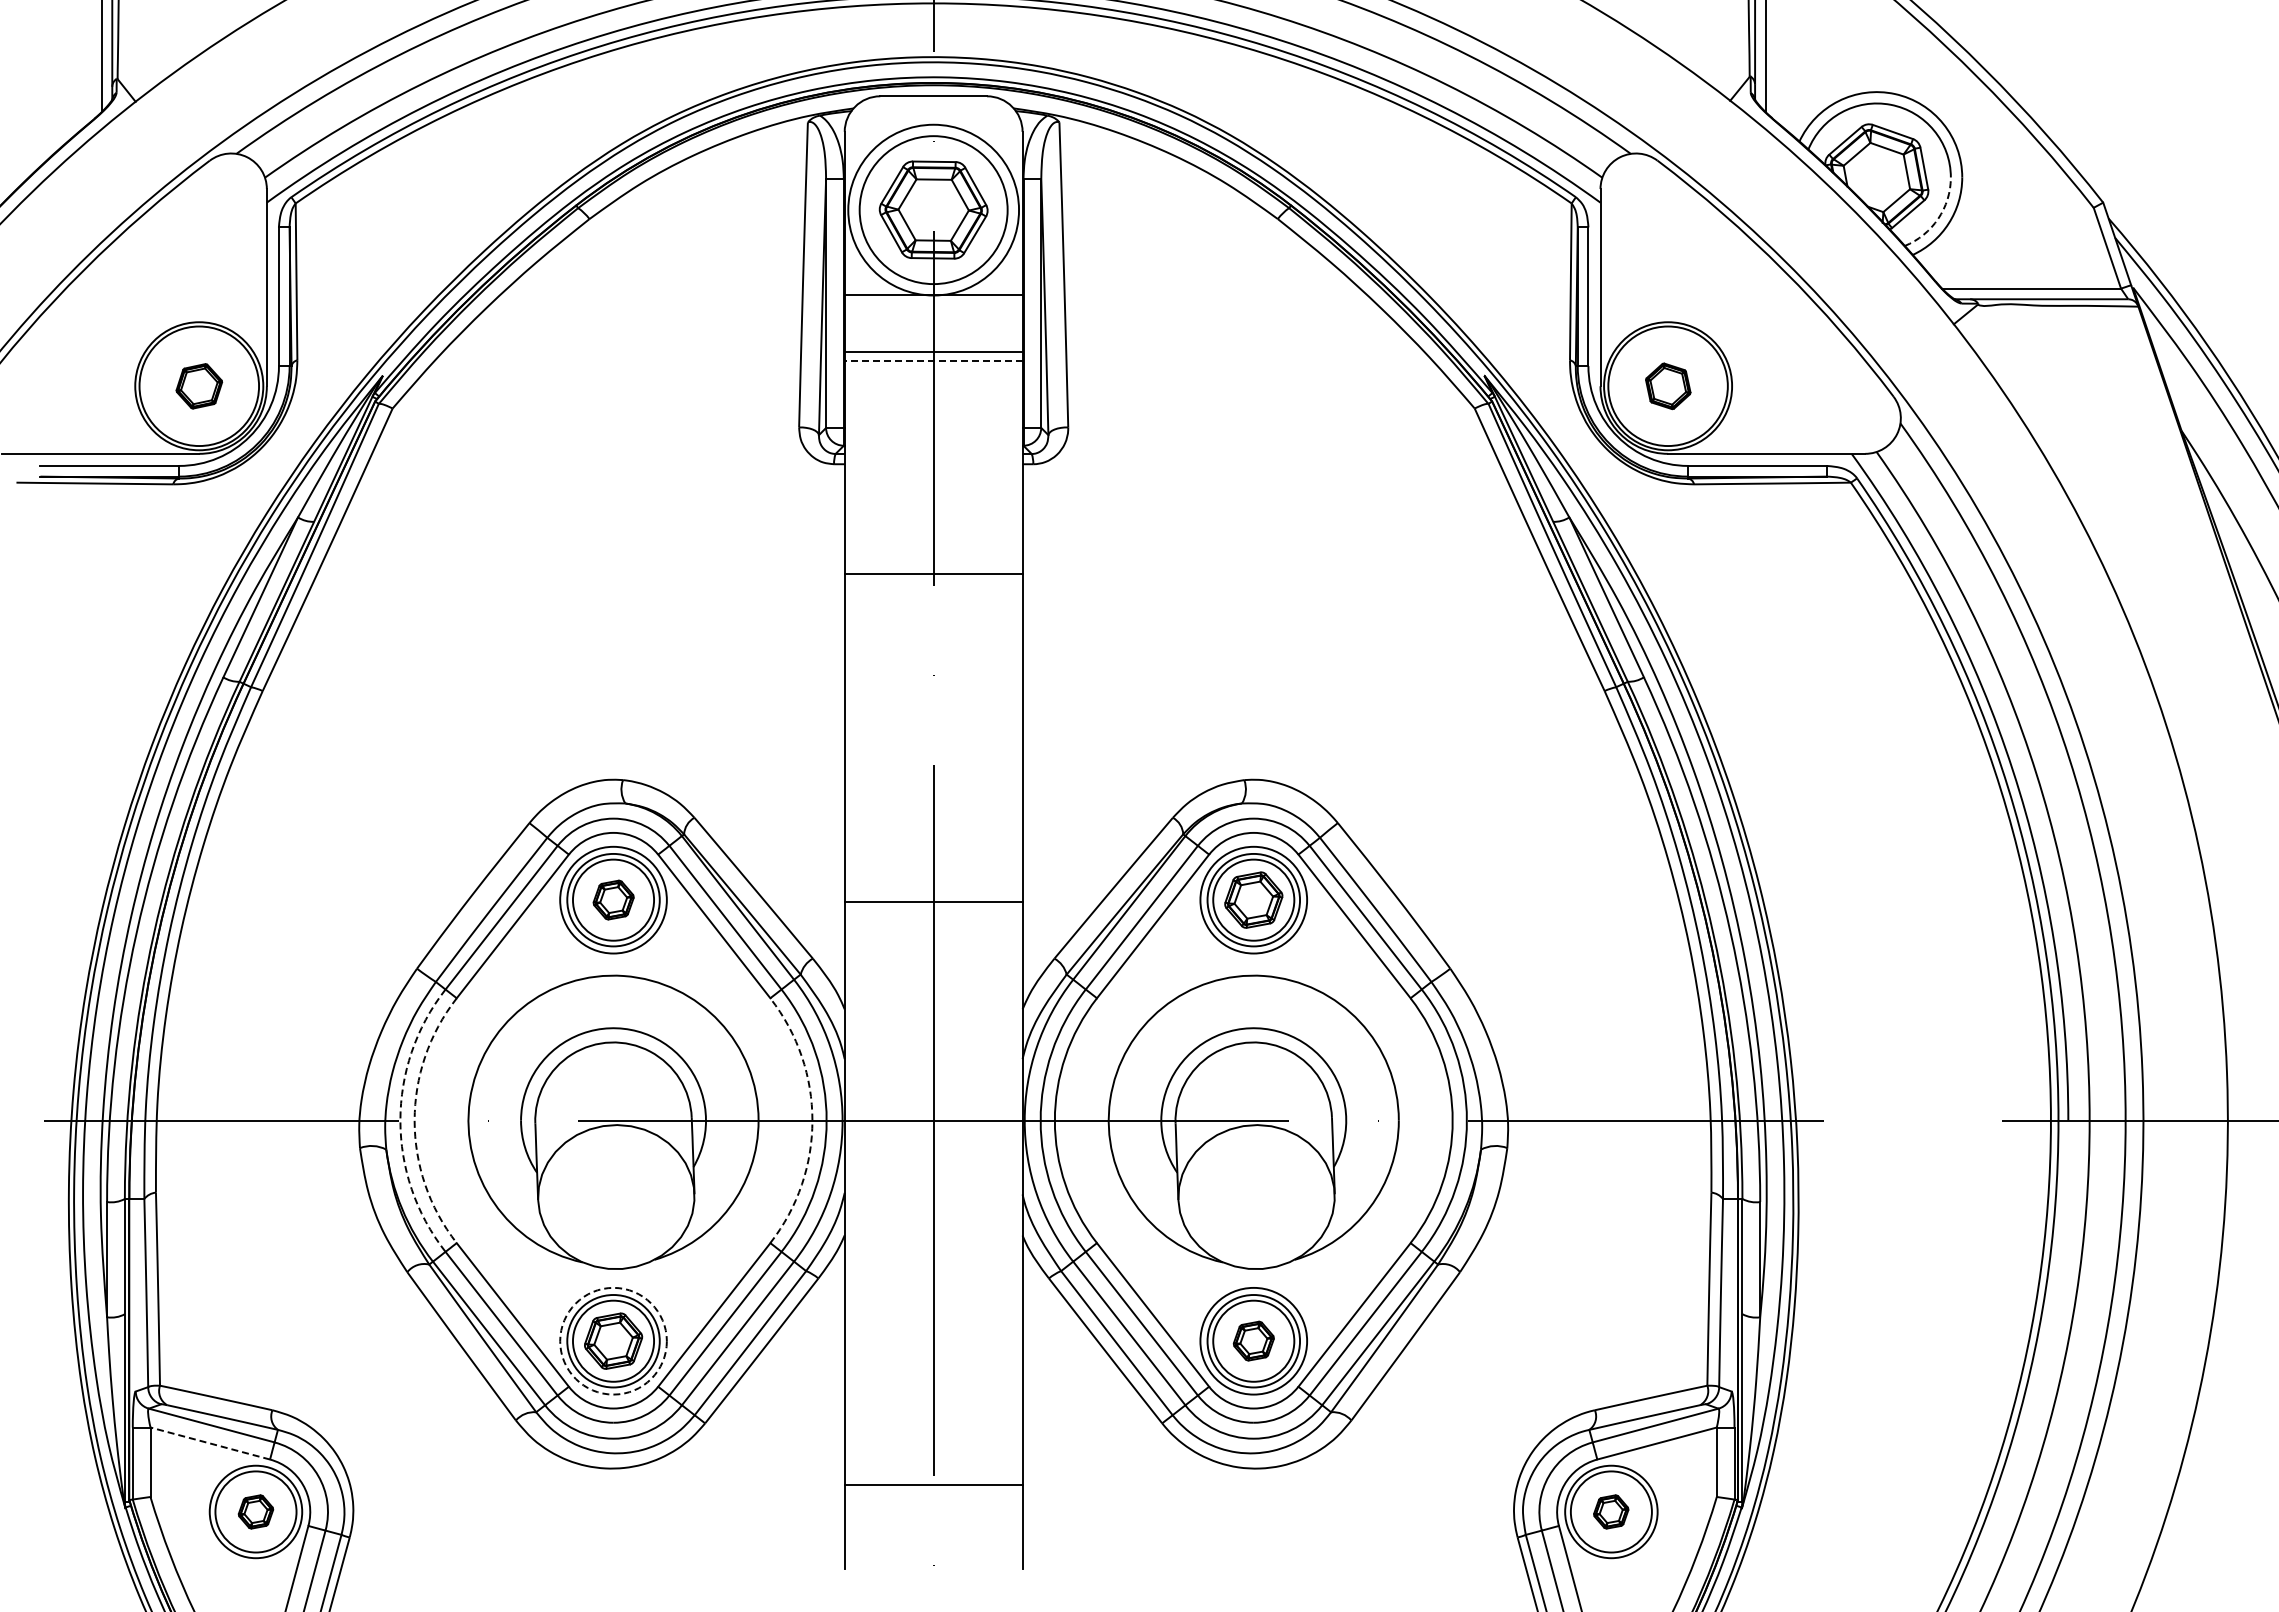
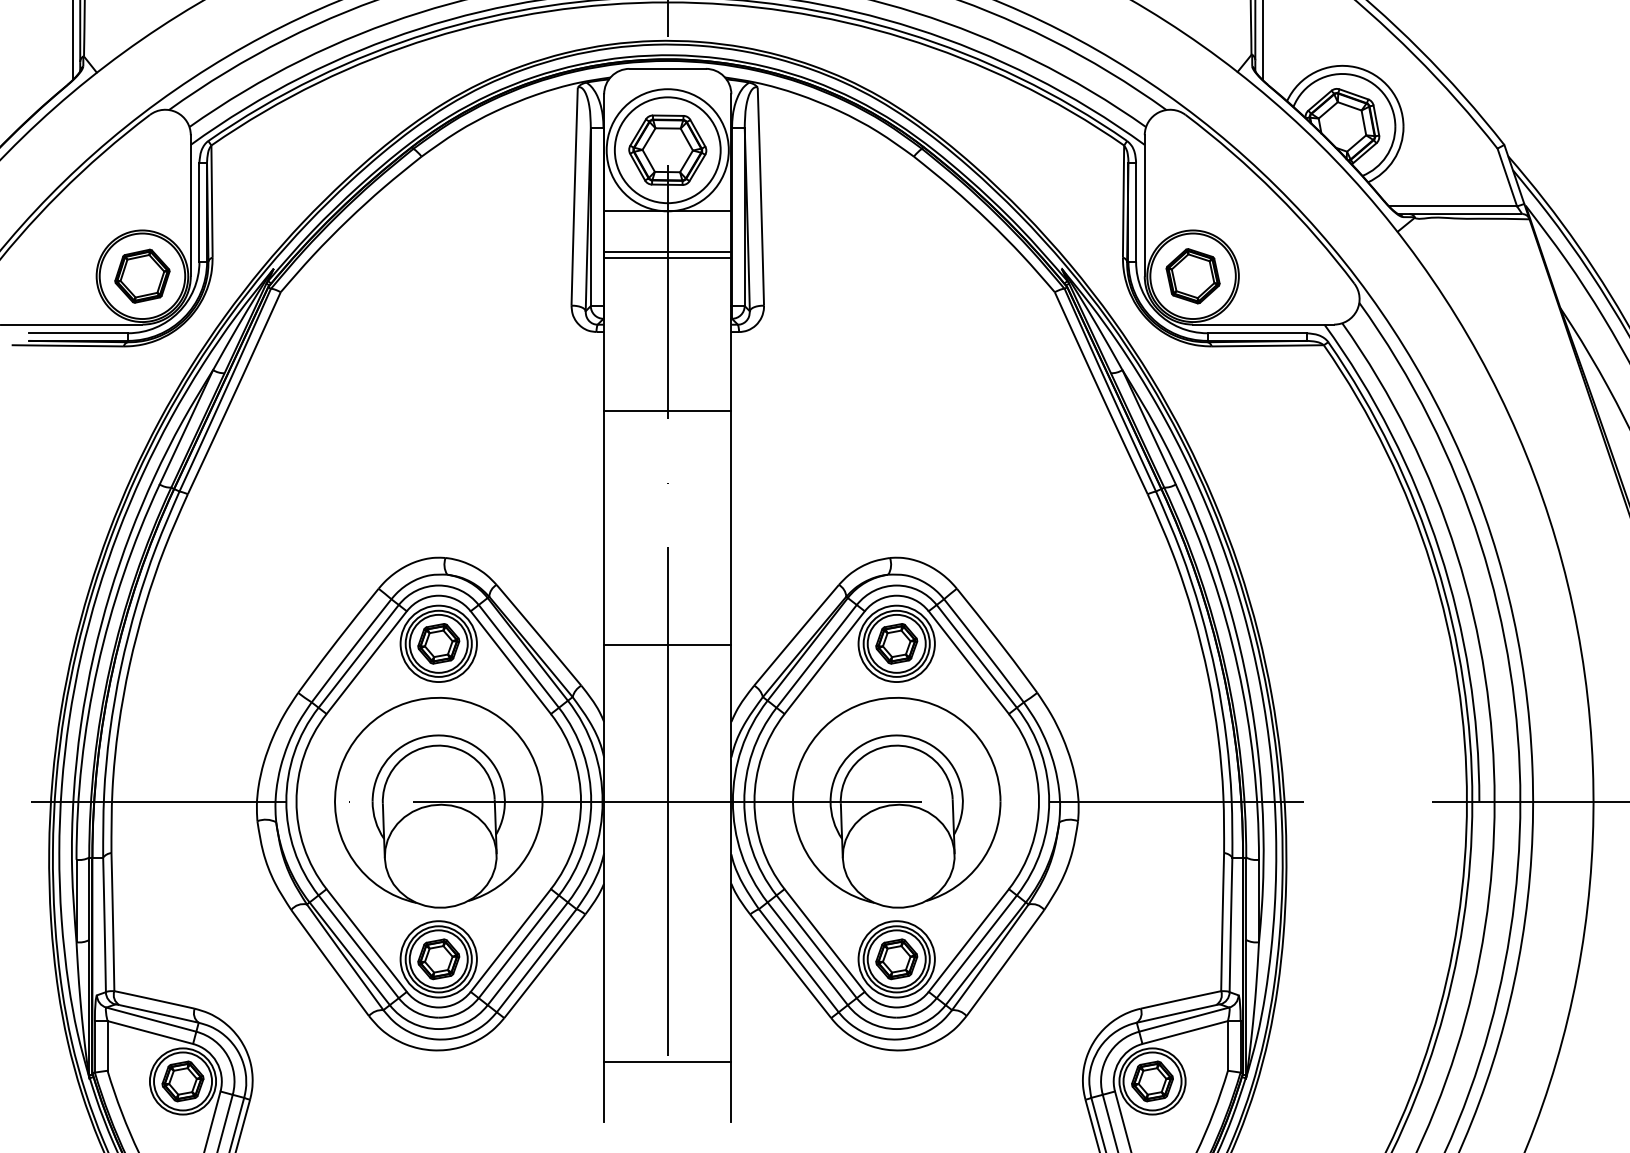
arc: (1938, 218) -> (1386, 156), dashed -> solid
line: (933, 360) -> (667, 257), dashed -> solid
part: (199, 386) -> (142, 276), size x1.67
part: (1668, 386) -> (1193, 276), size x1.67
part: (613, 899) -> (438, 643), size x1.43
arc: (400, 1120) -> (286, 801), dashed -> solid
arc: (414, 1120) -> (296, 801), dashed -> solid
arc: (812, 1120) -> (581, 801), dashed -> solid
circle: (613, 1340) -> (438, 958), dashed -> solid
part: (1253, 1340) -> (896, 958), size x1.43
line: (210, 1443) -> (150, 1032), dashed -> solid
part: (255, 1511) -> (182, 1081), size x1.67
part: (1610, 1511) -> (1151, 1081), size x1.67

